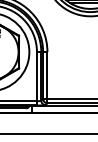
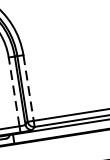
line: (36, 76) -> (13, 91), solid -> dashed
line: (47, 76) -> (28, 89), solid -> dashed

